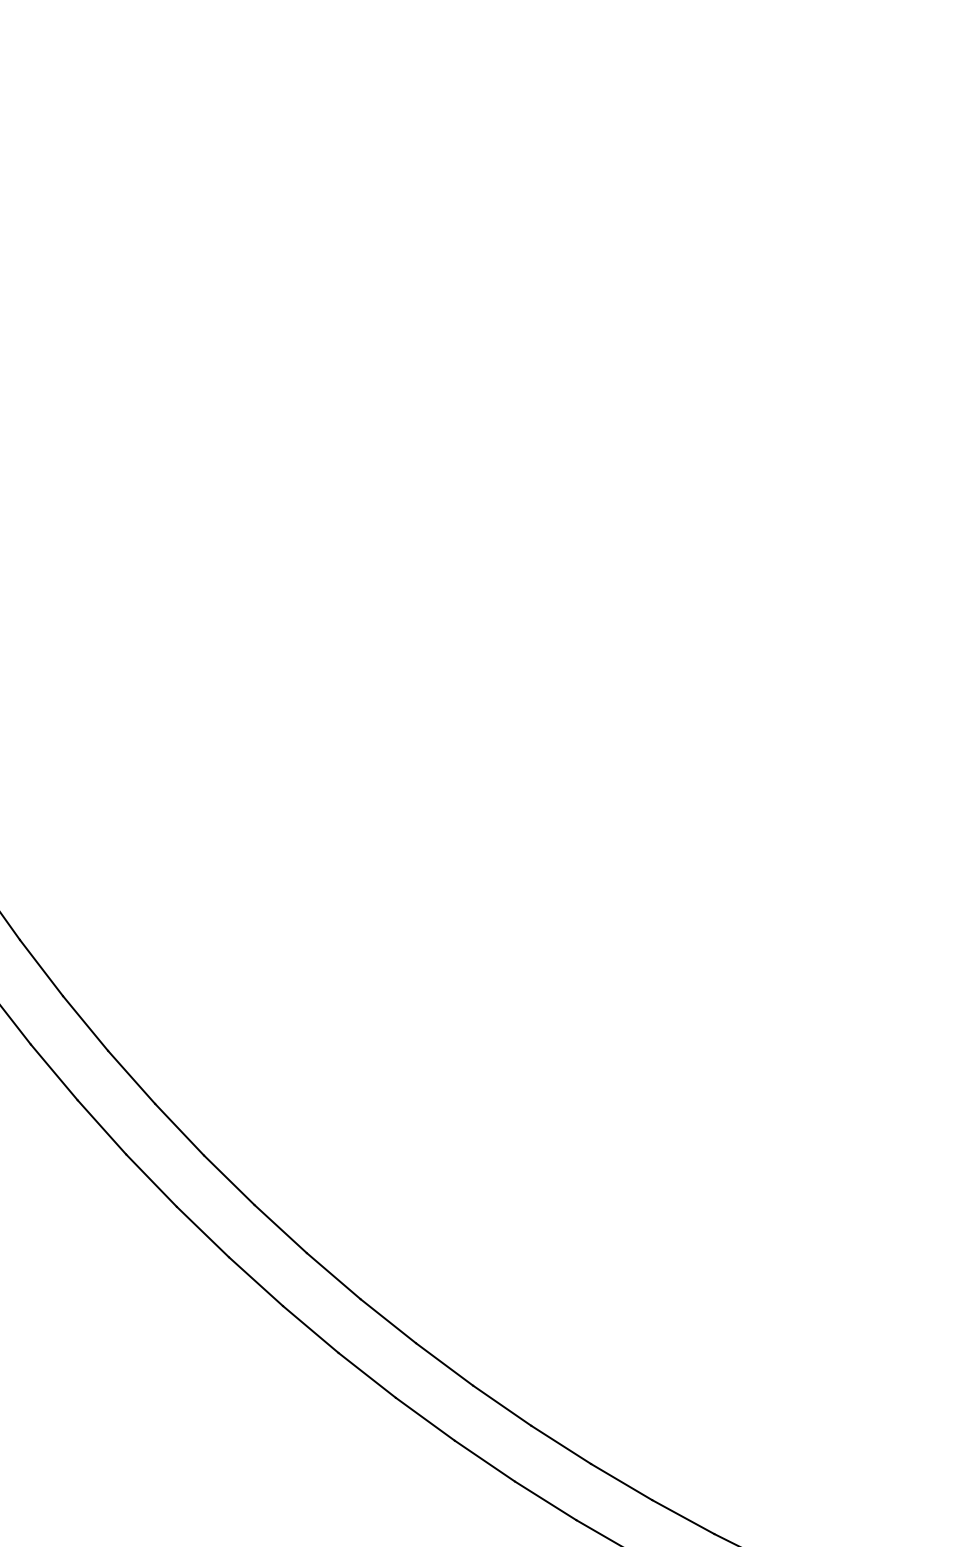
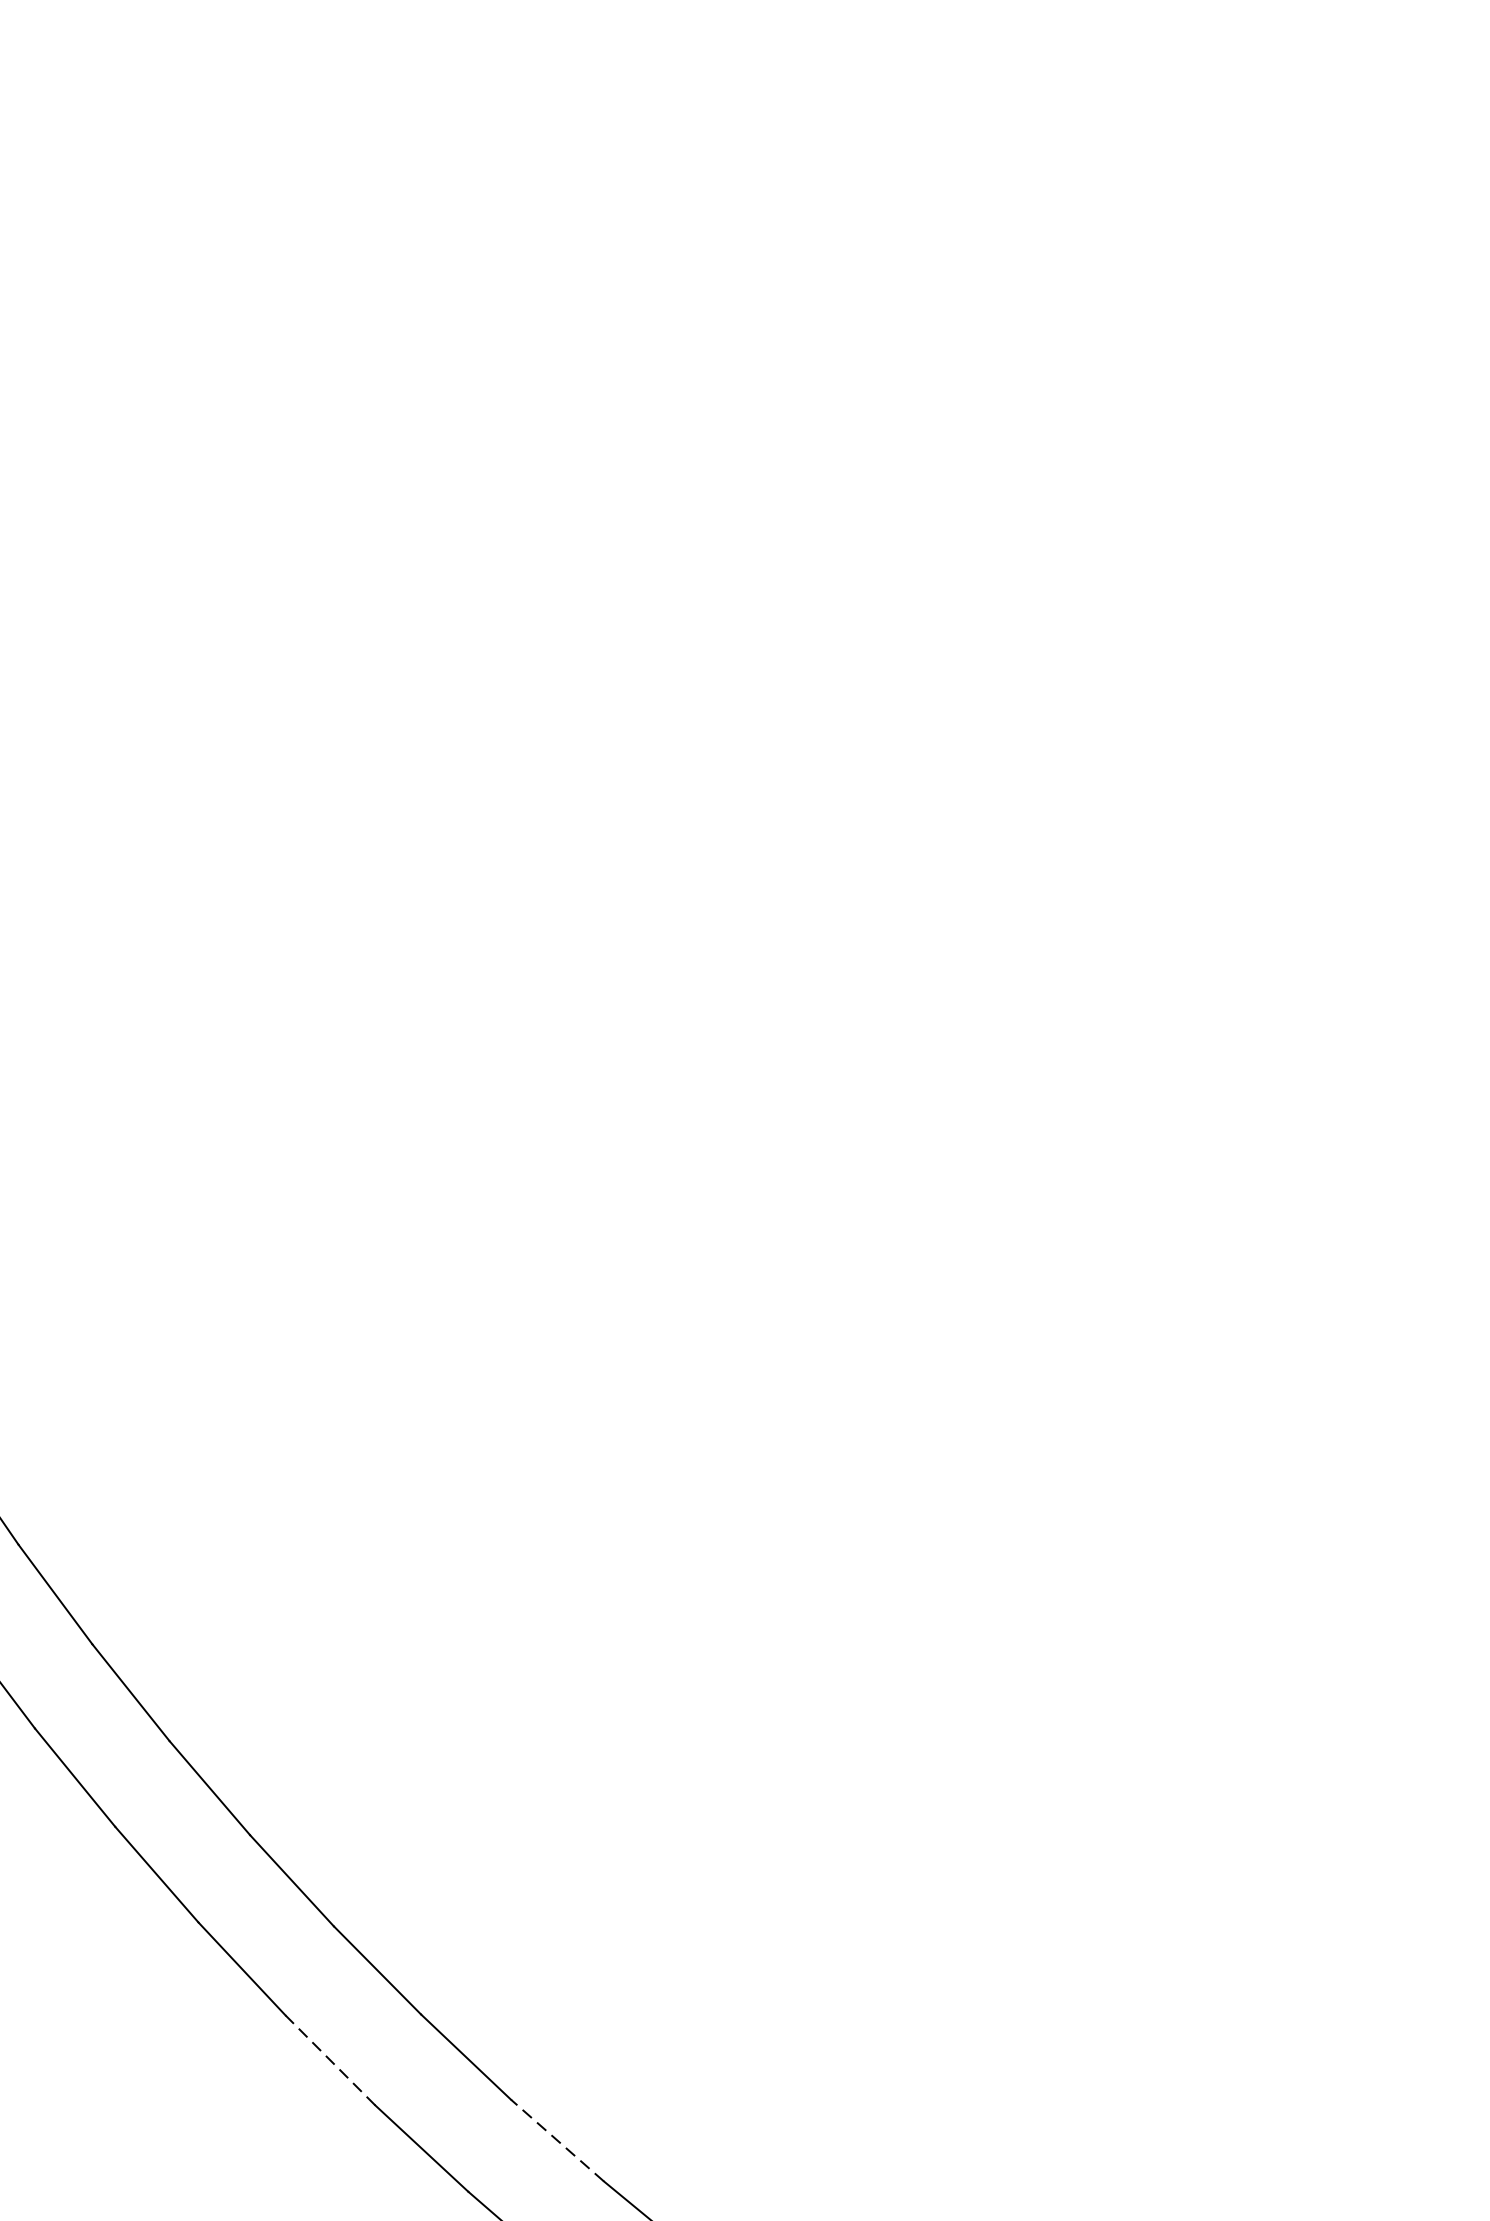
line: (101, 1127) -> (329, 2060), solid -> dashed
line: (228, 1179) -> (556, 2139), solid -> dashed

